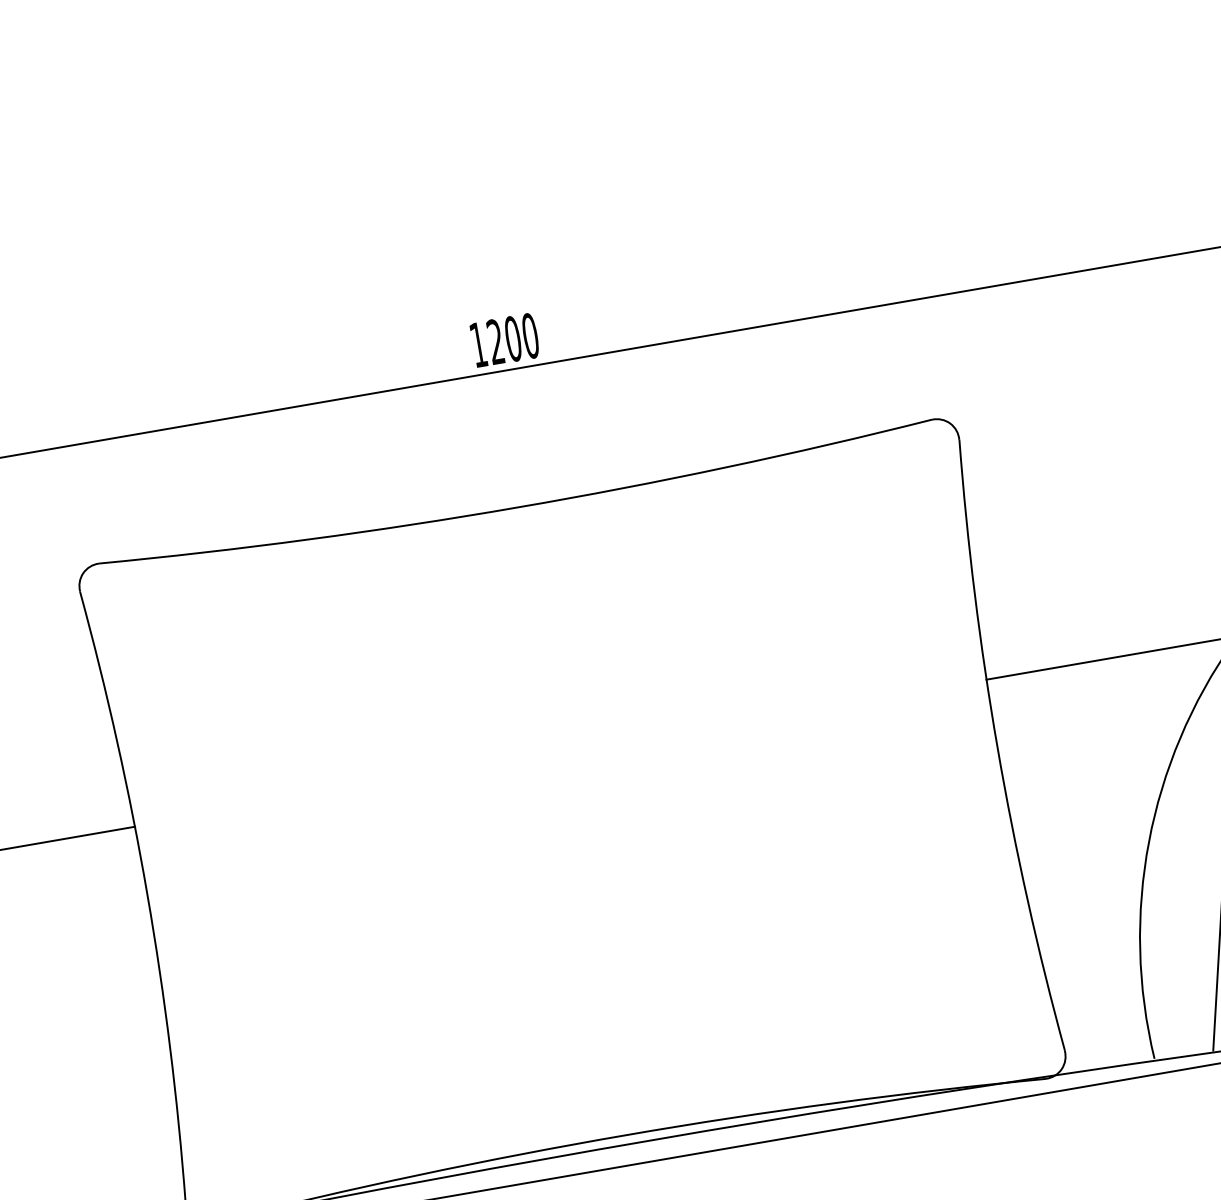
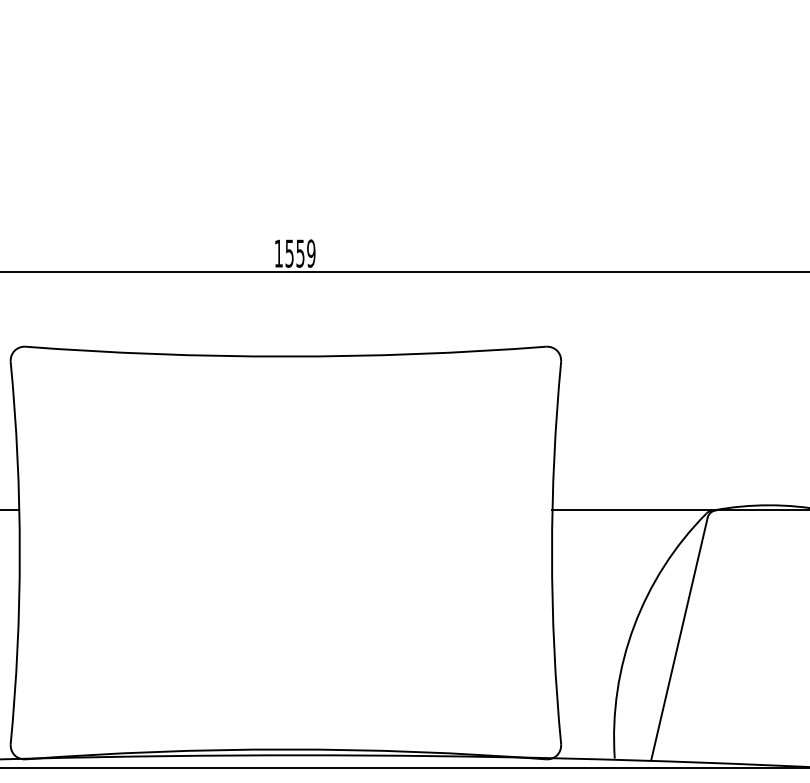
text: (513, 338) -> (300, 253), 1200 -> 1559

